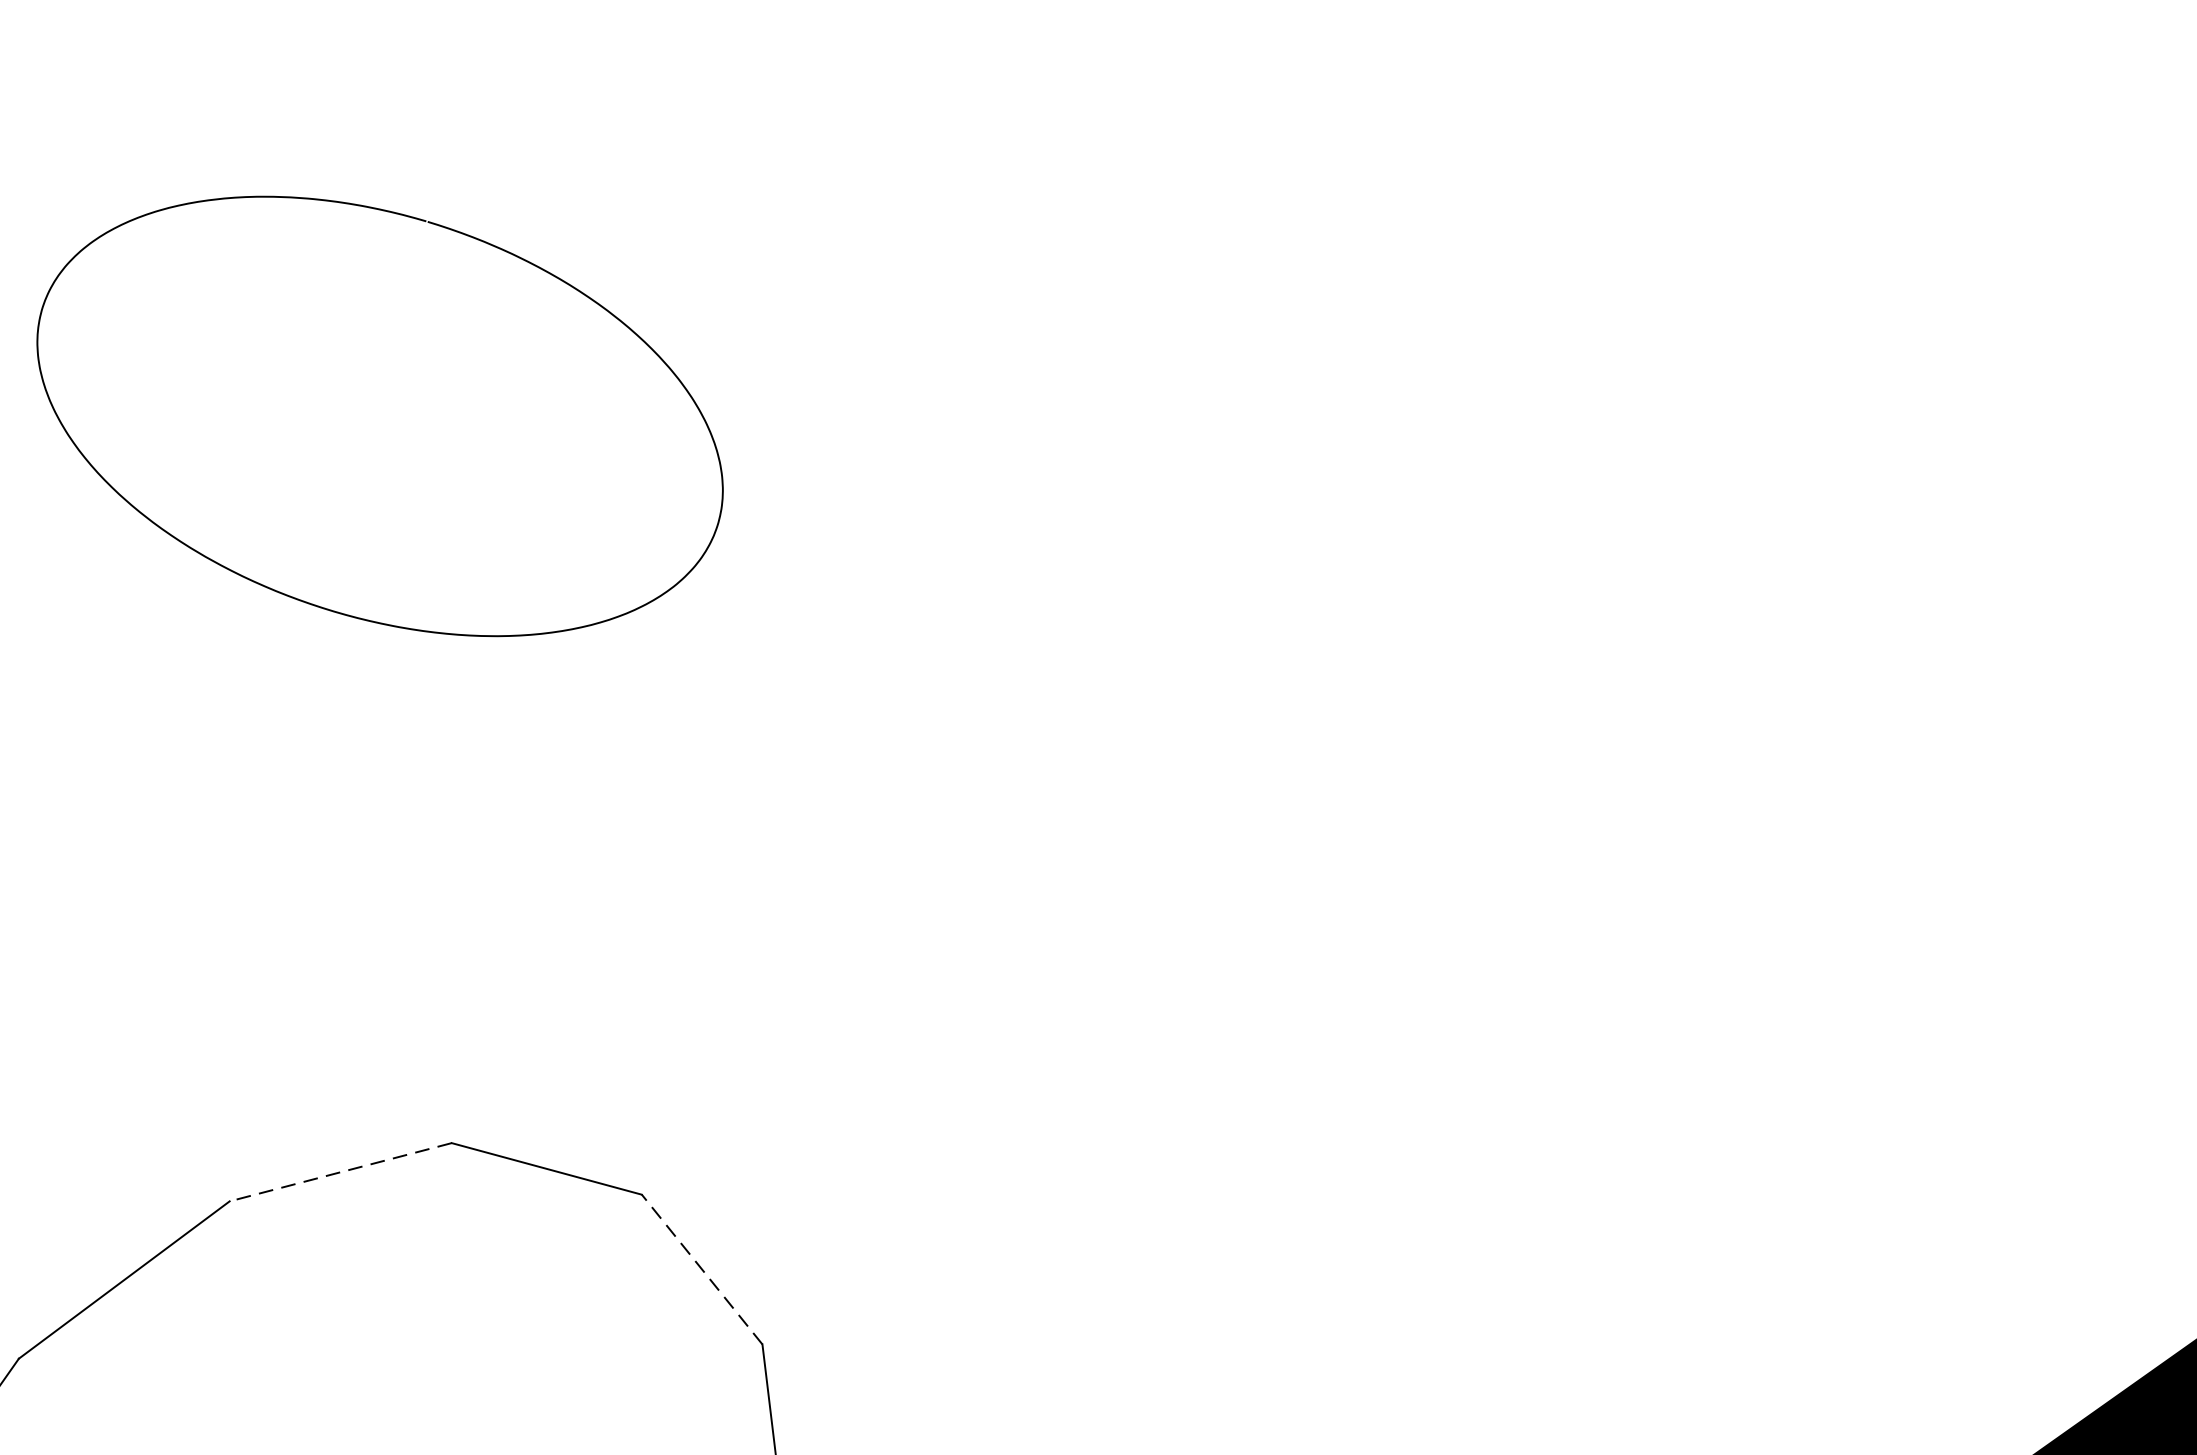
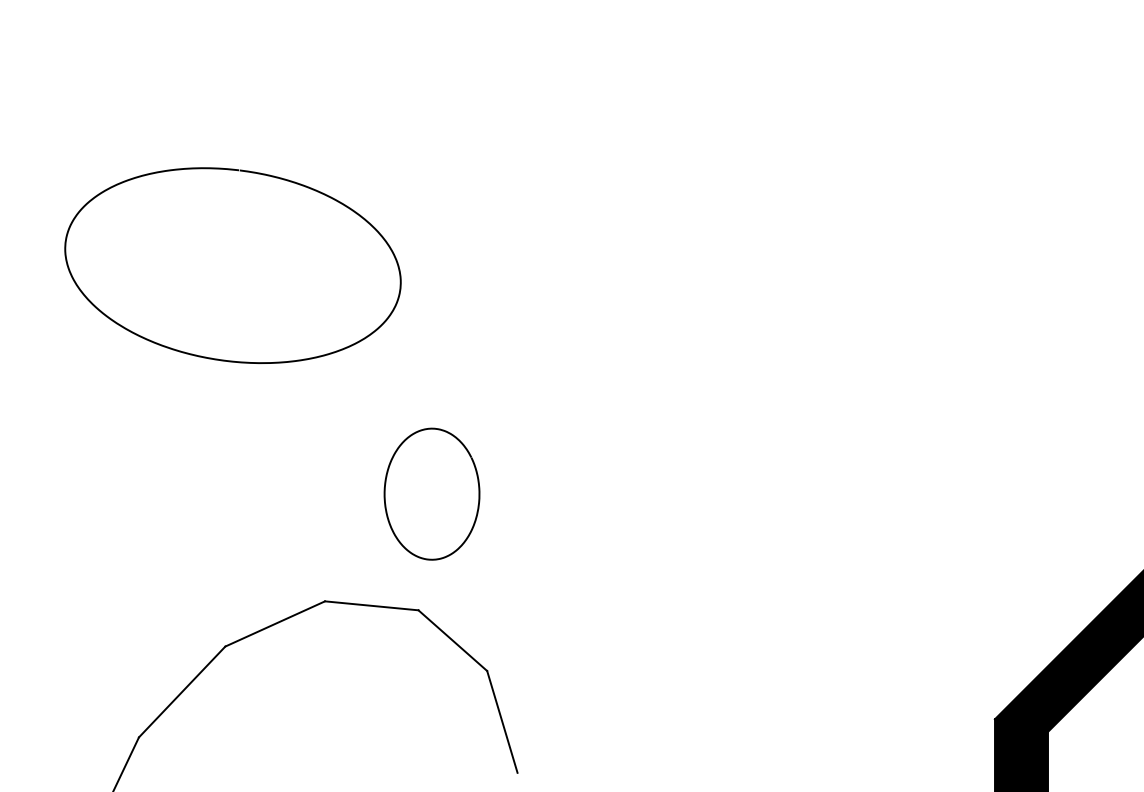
curve: (614, 941) -> (385, 493), added
line: (341, 1171) -> (275, 623), dashed -> solid
line: (701, 1269) -> (452, 640), dashed -> solid

